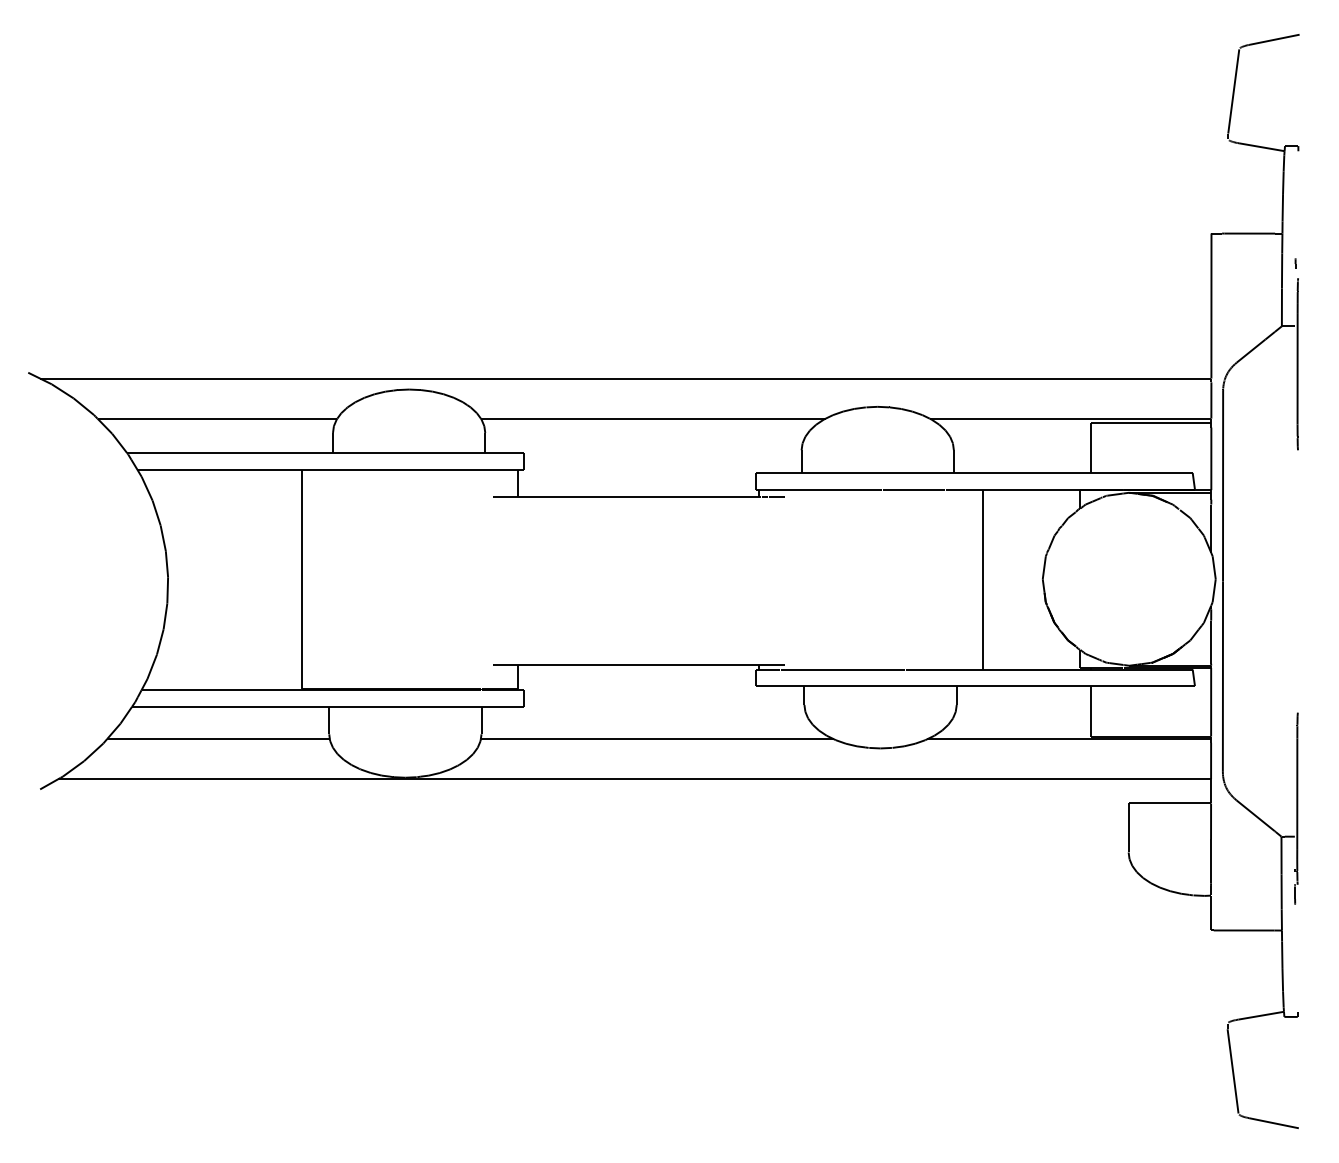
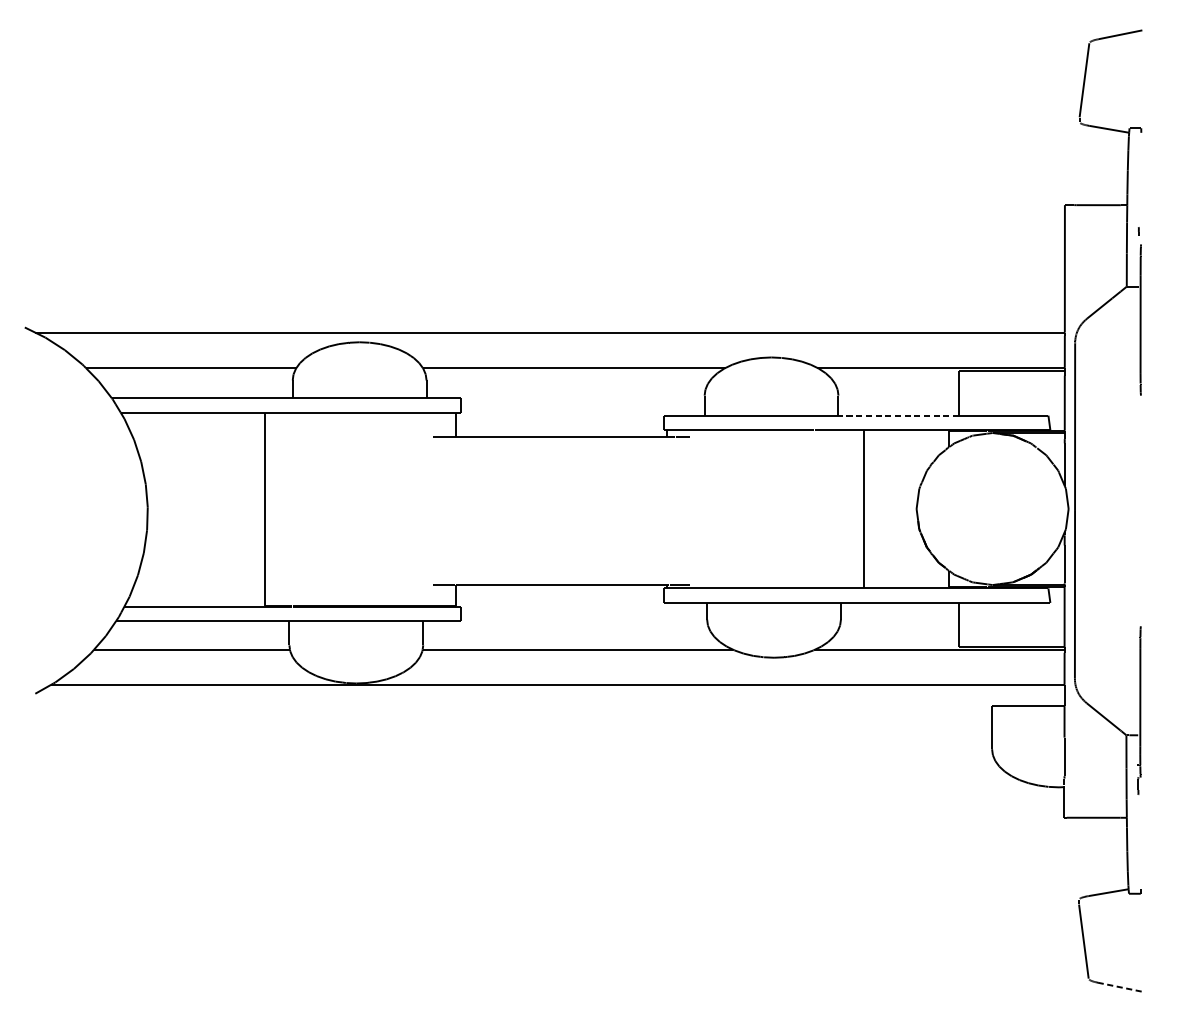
line: (1022, 473) -> (898, 416), solid -> dashed
line: (1273, 1123) -> (1119, 987), solid -> dashed

